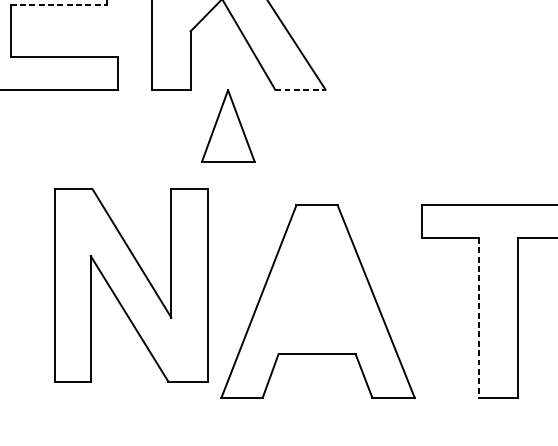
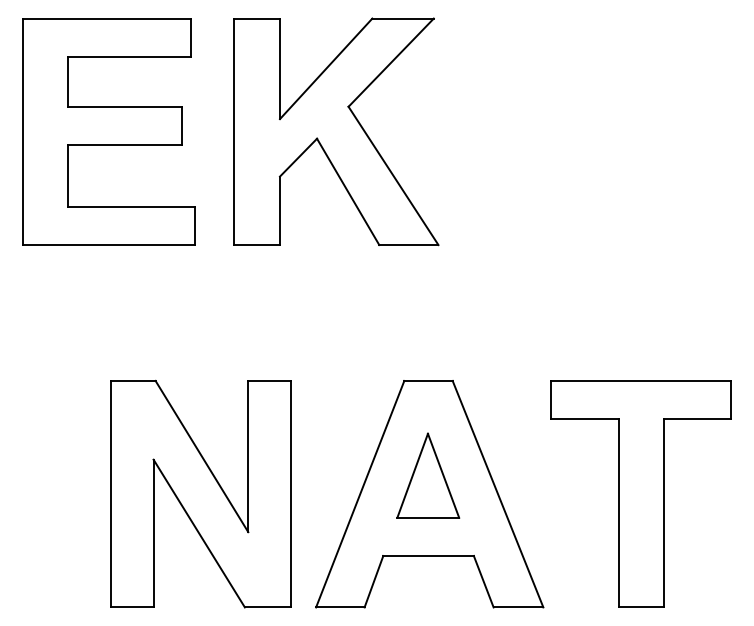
line: (59, 4) -> (125, 145), dashed -> solid
line: (300, 89) -> (408, 245), dashed -> solid
part: (228, 125) -> (428, 475), moved
part: (130, 284) -> (200, 493), moved
line: (478, 318) -> (618, 513), dashed -> solid

